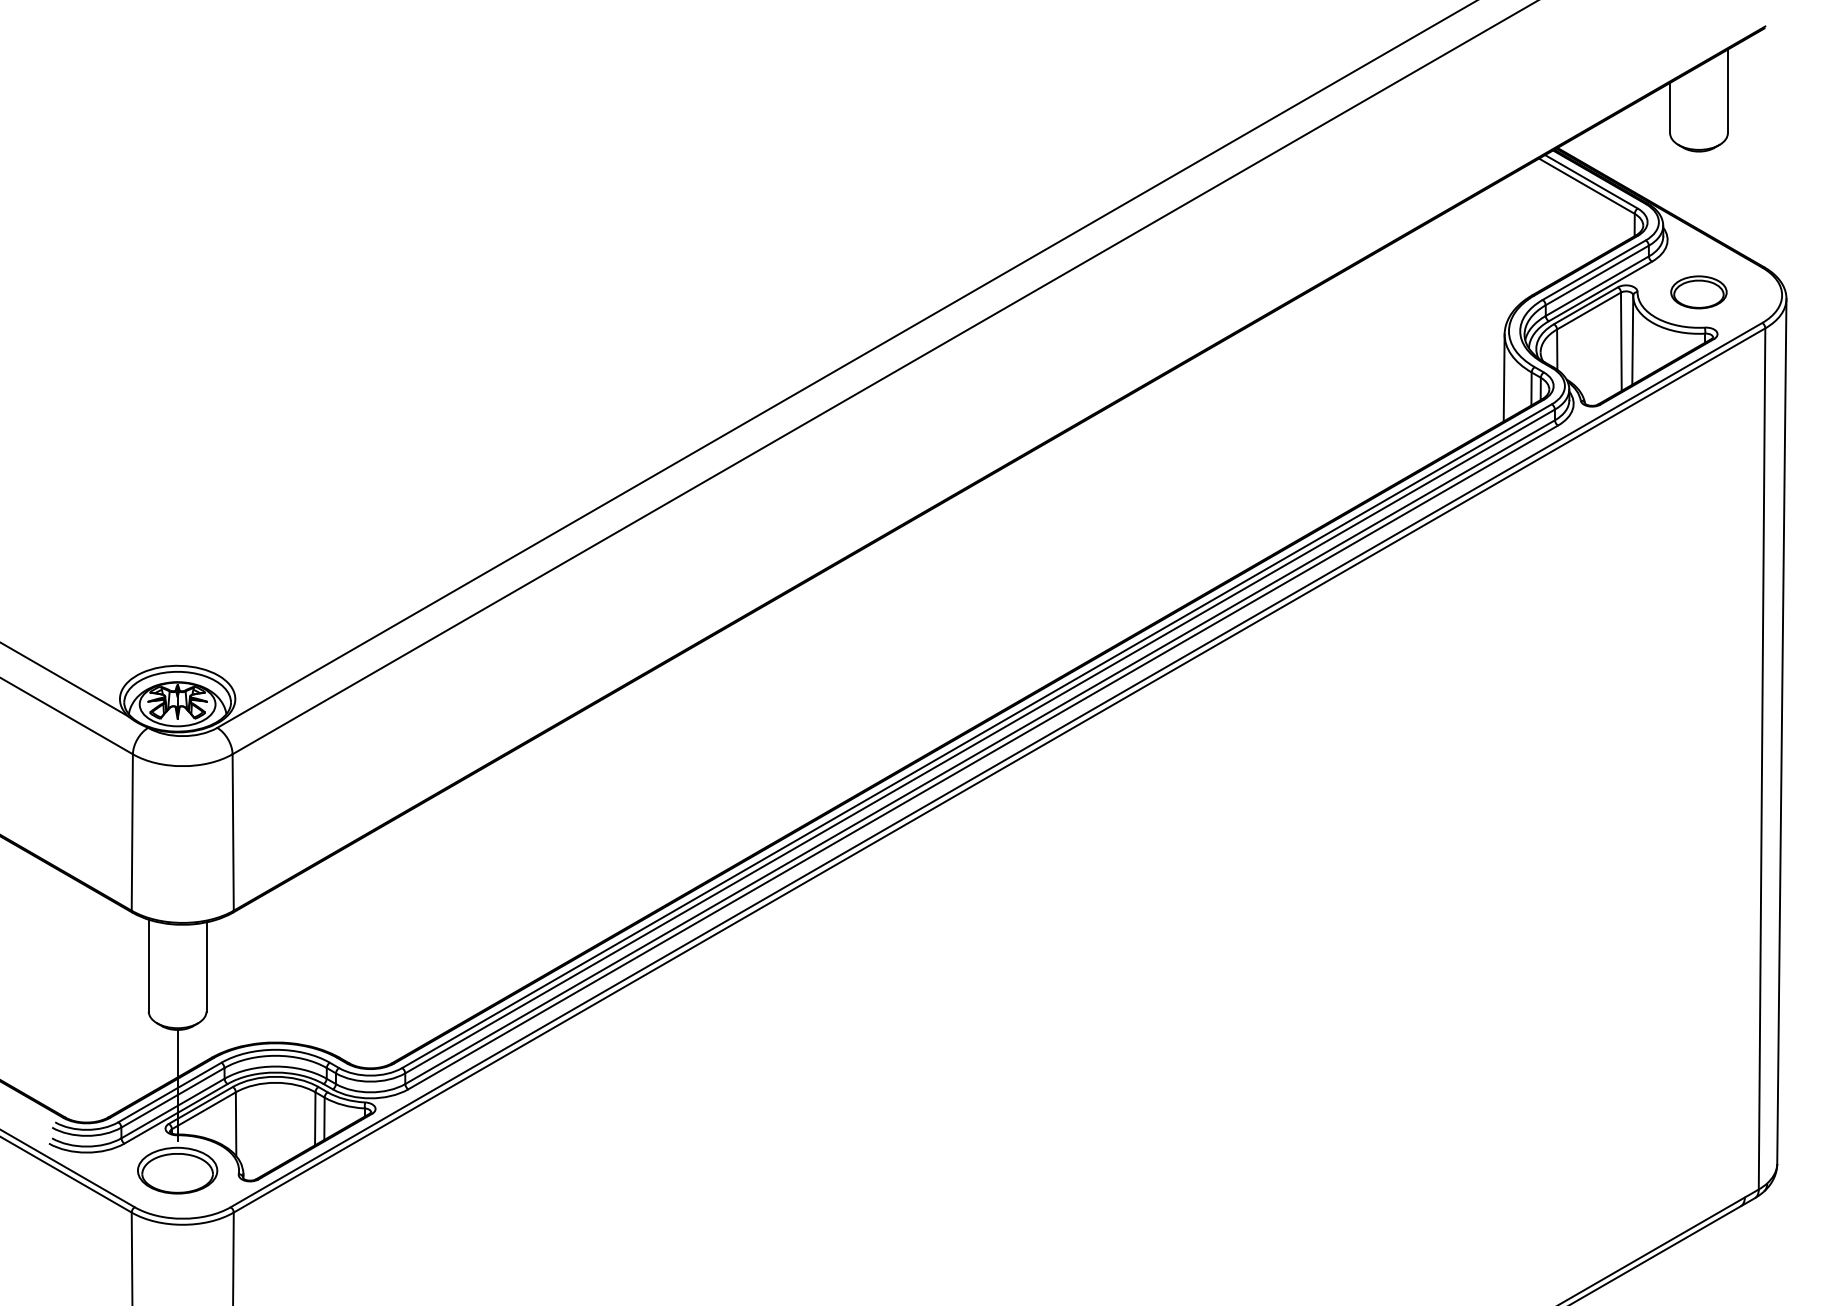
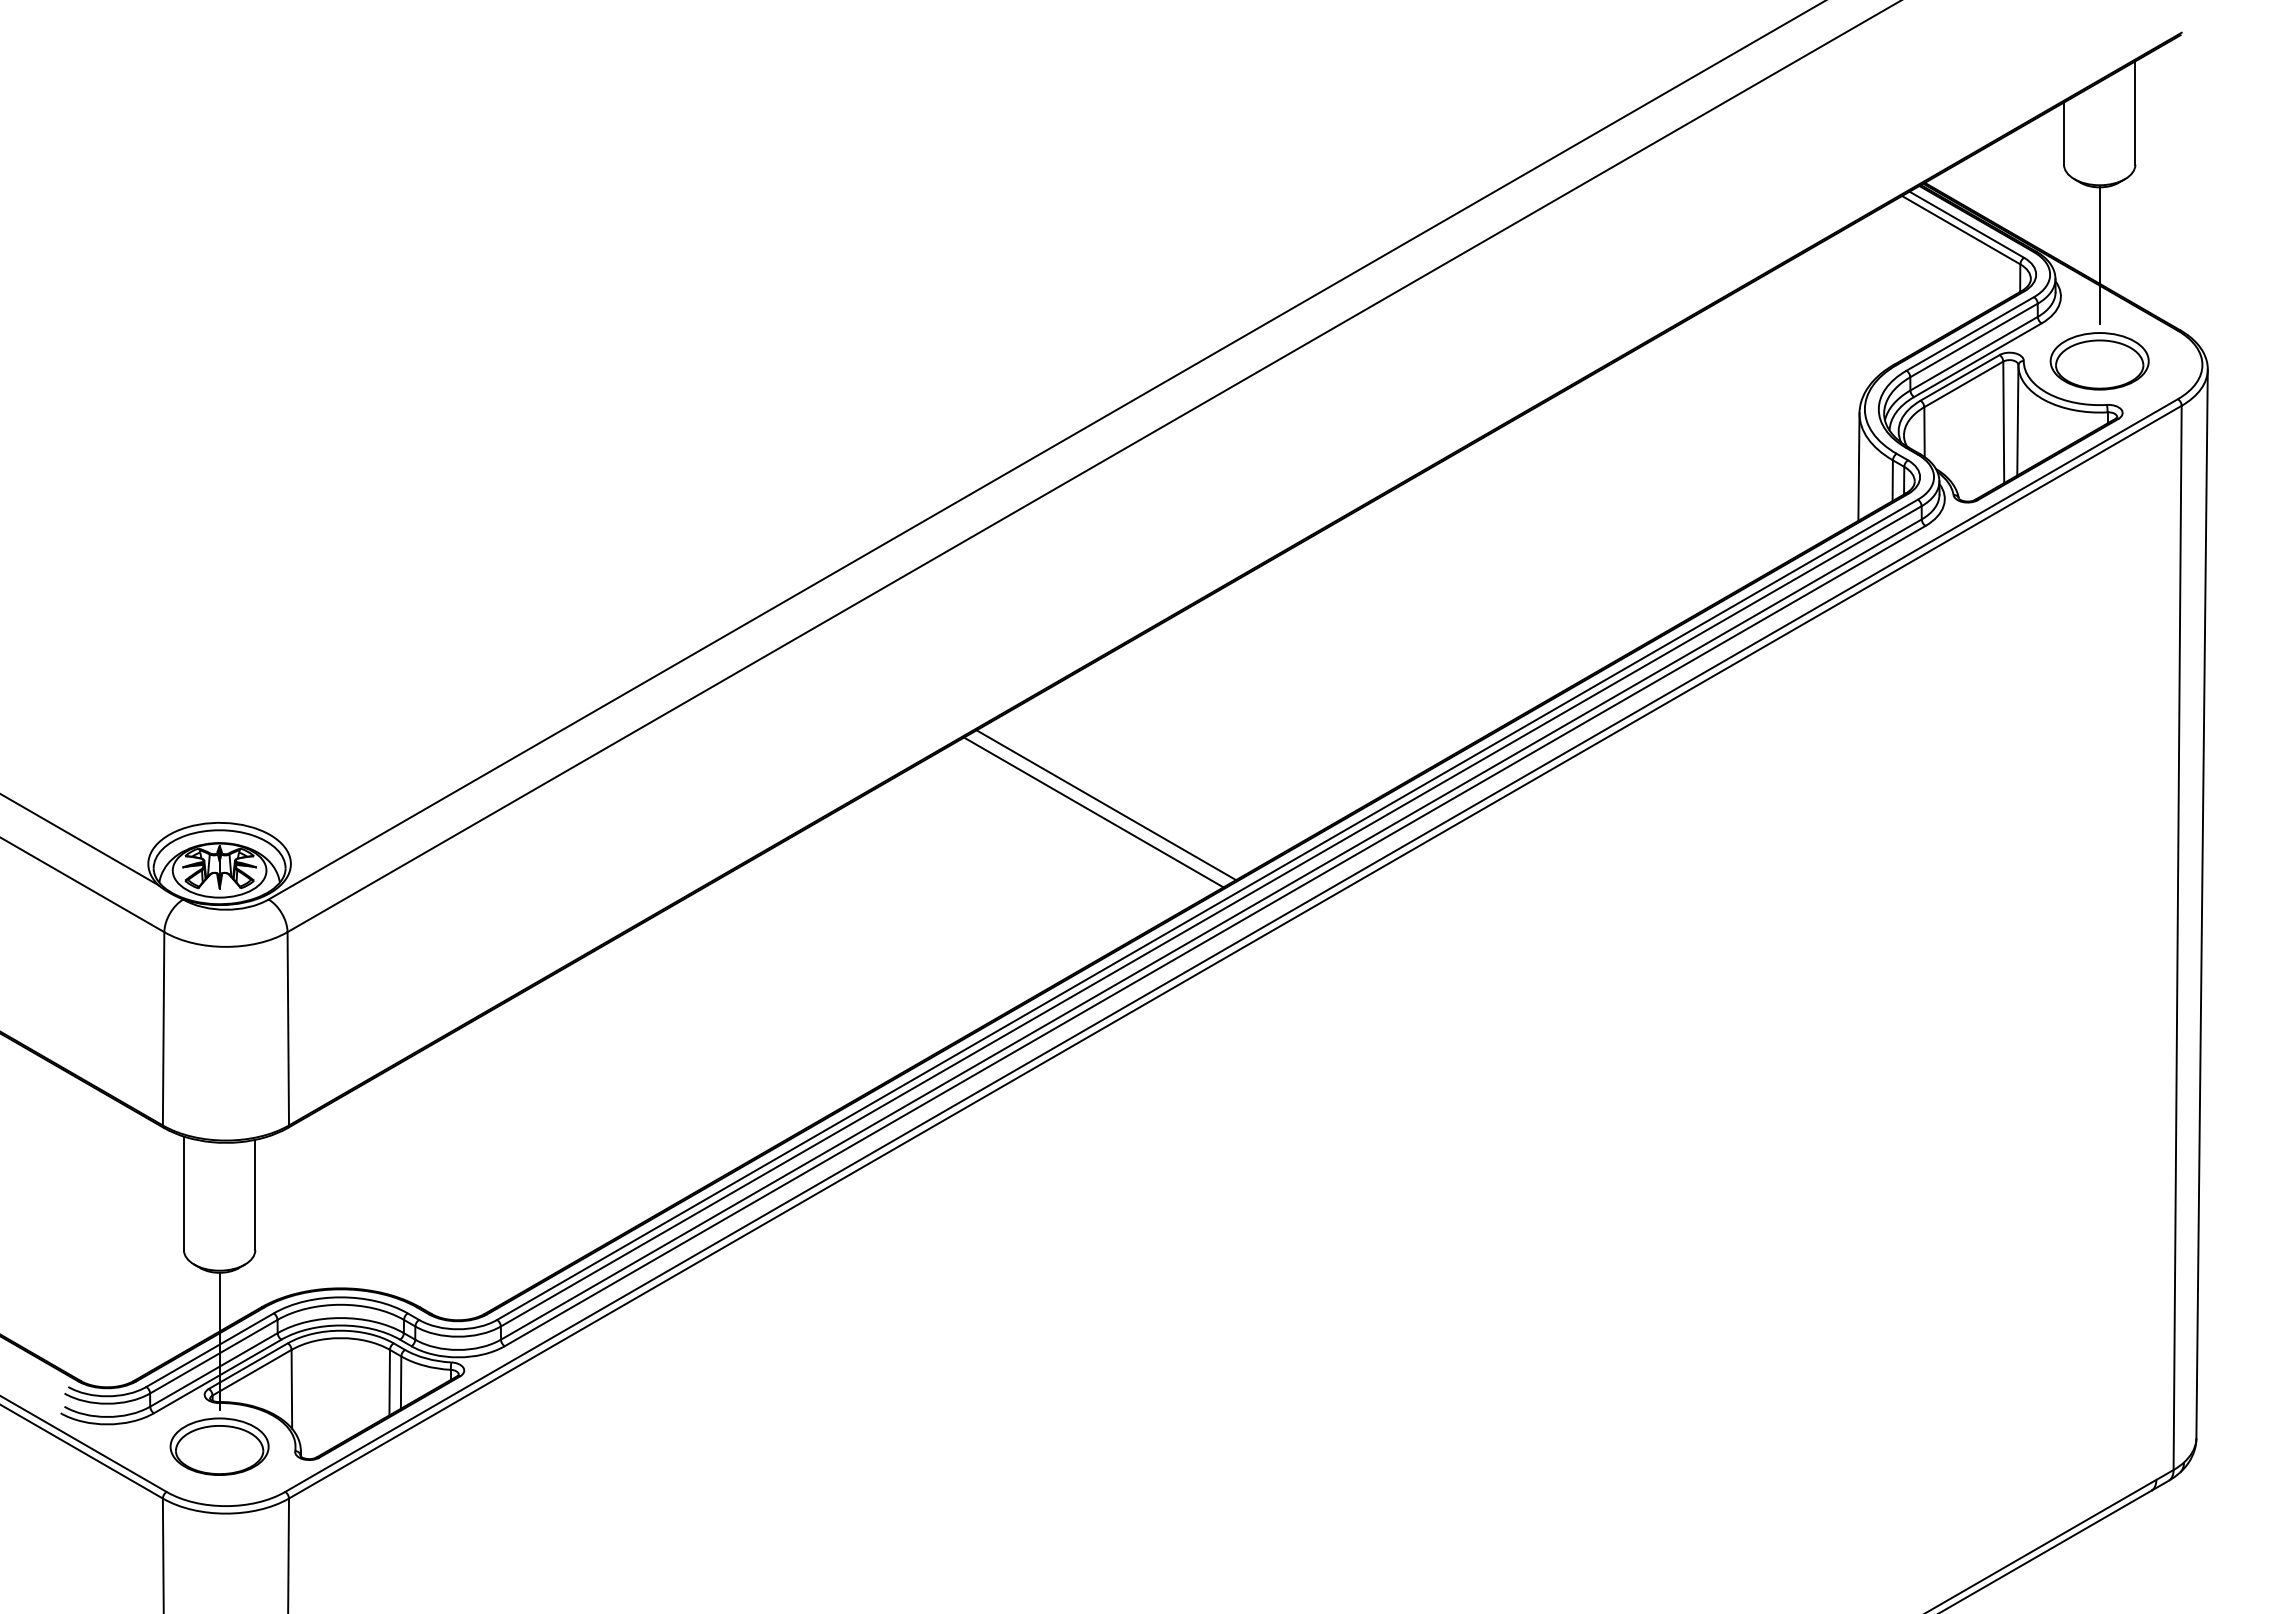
line: (1698, 206) -> (2099, 255), added
part: (1698, 292) -> (2099, 361), size x1.43
line: (895, 651) -> (1106, 805), added
line: (884, 657) -> (1093, 812), added

